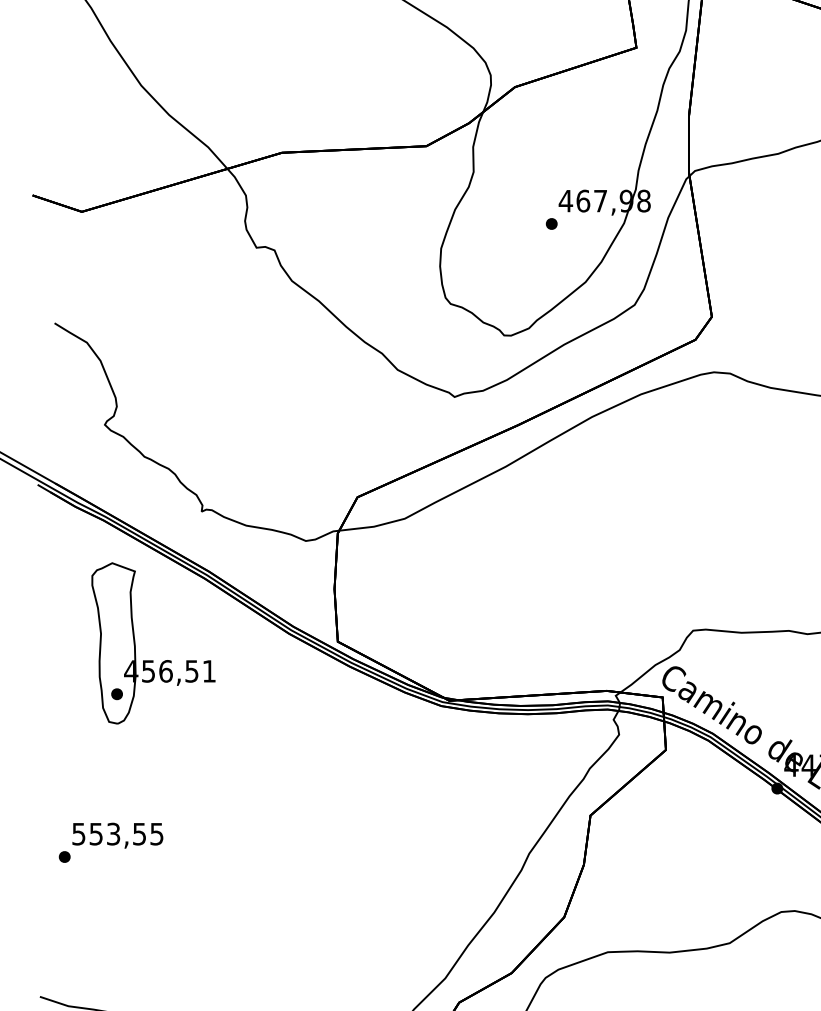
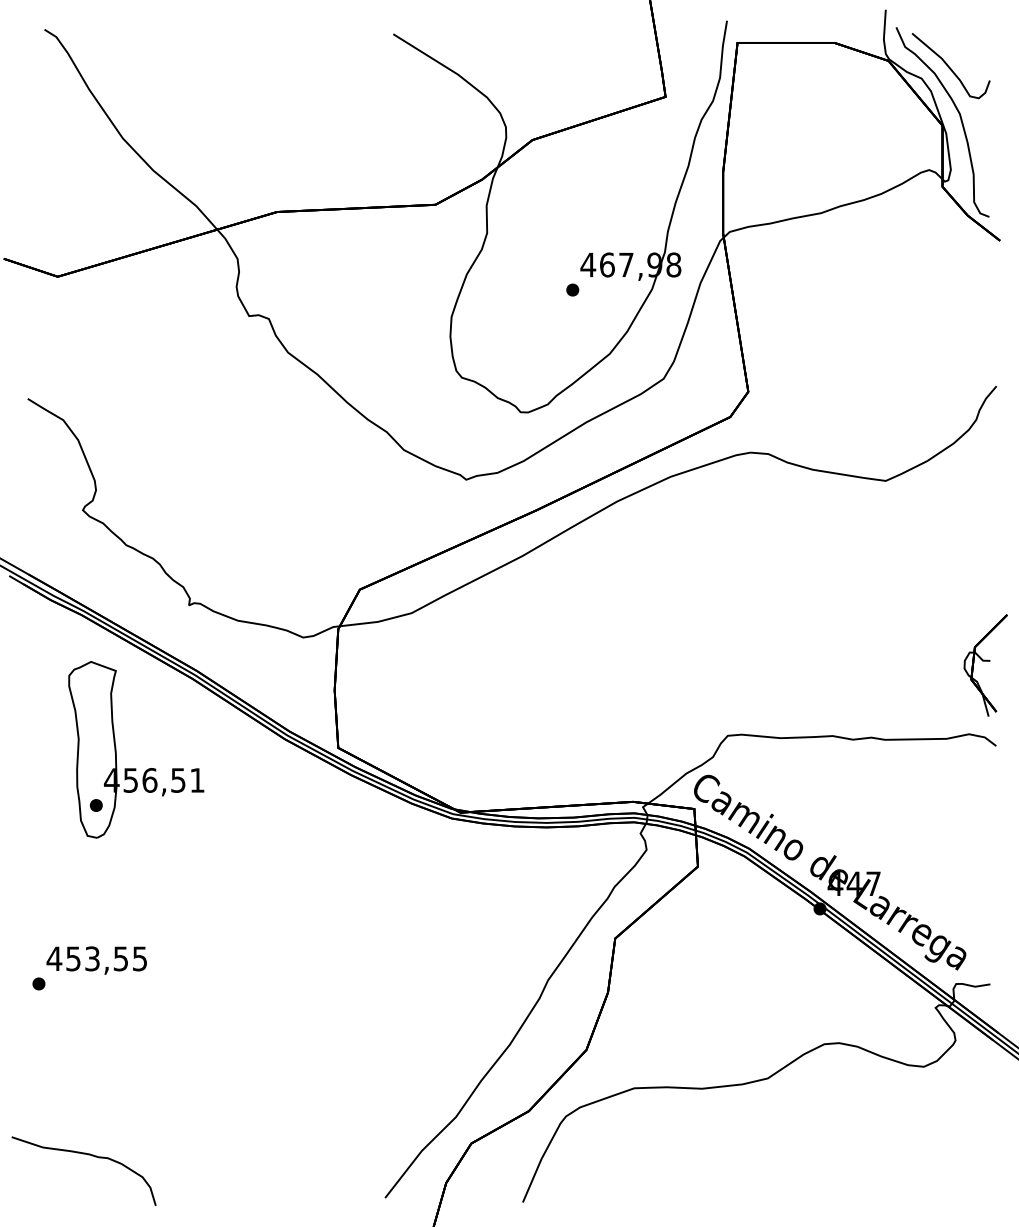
text: (78, 833) -> (54, 958), 553,55 -> 453,55

